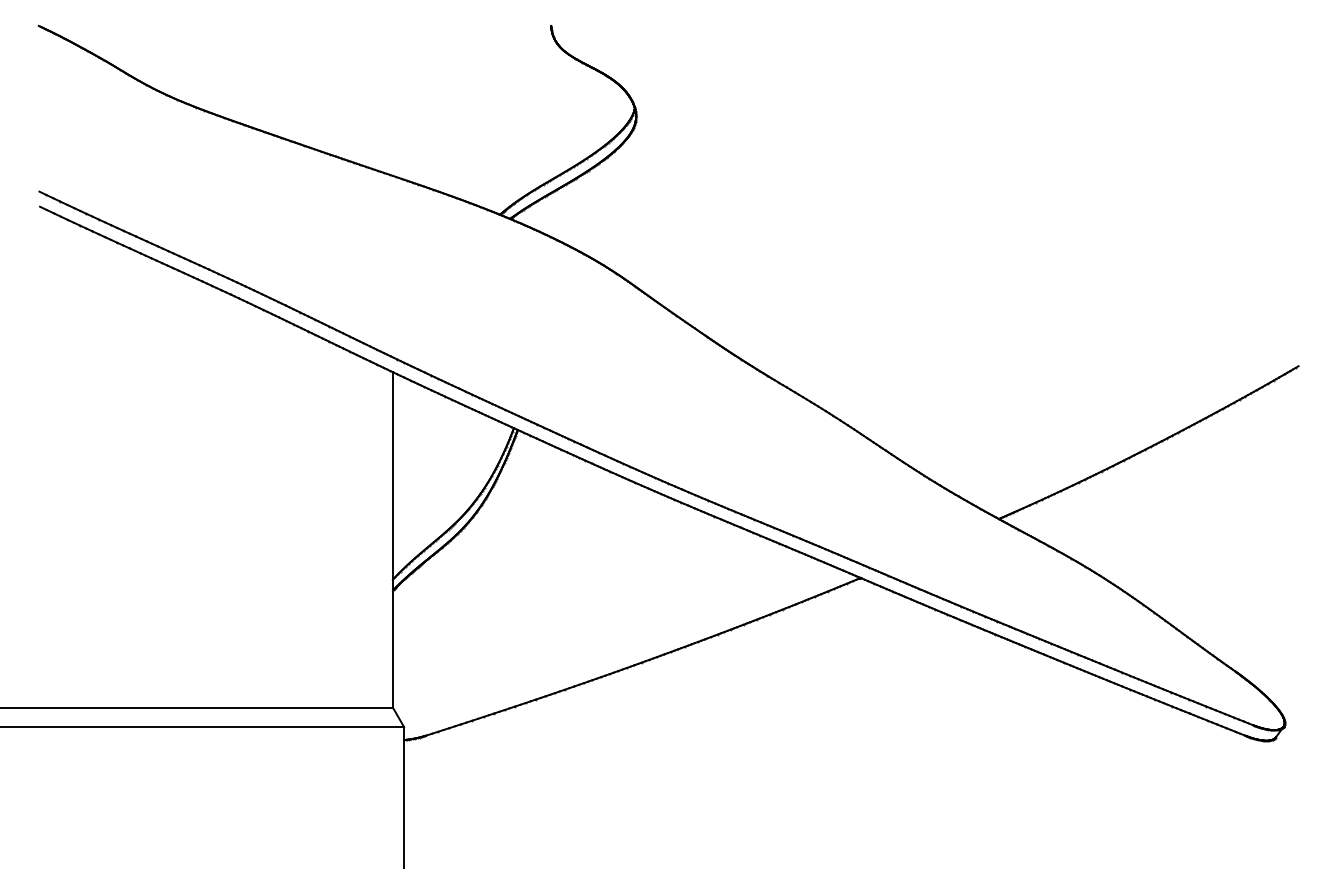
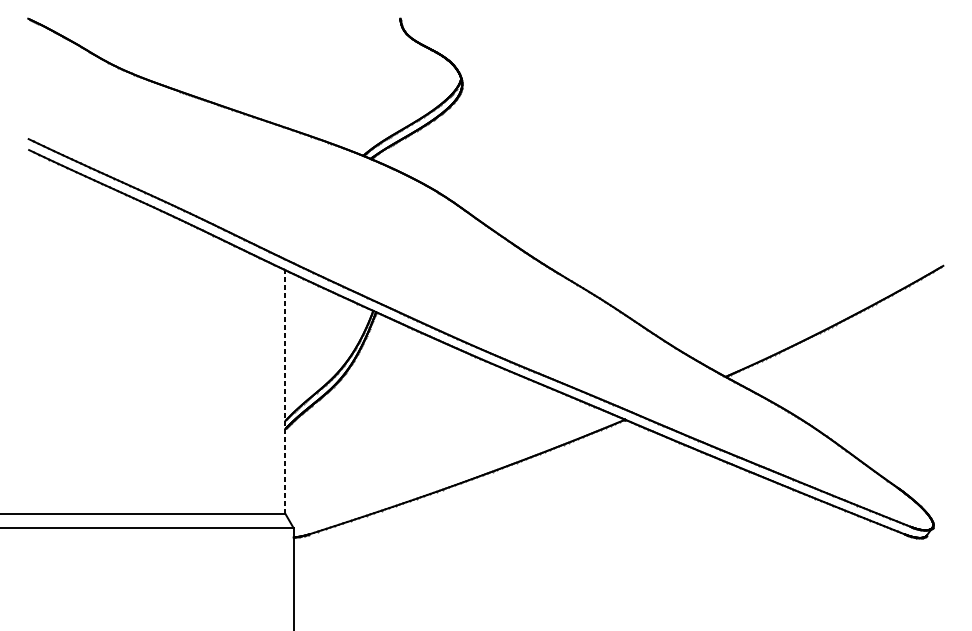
line: (392, 539) -> (285, 391), solid -> dashed

